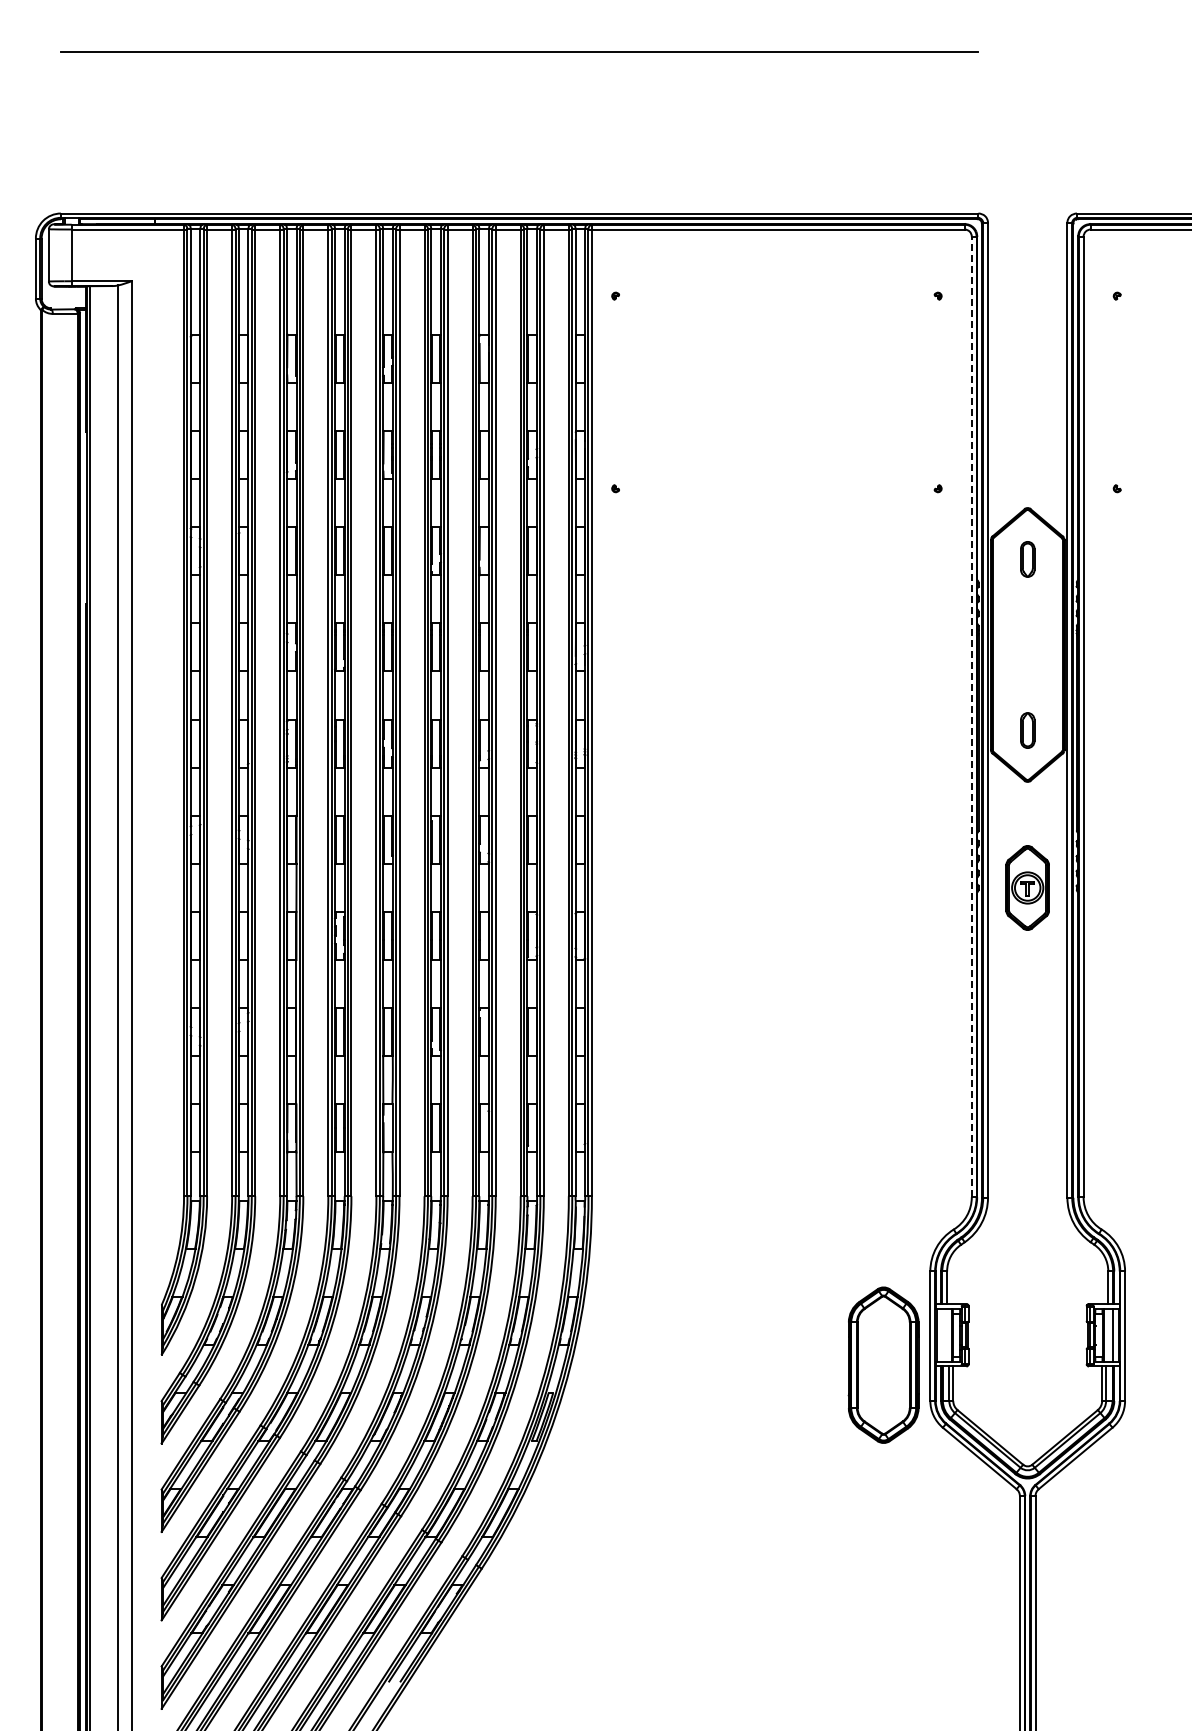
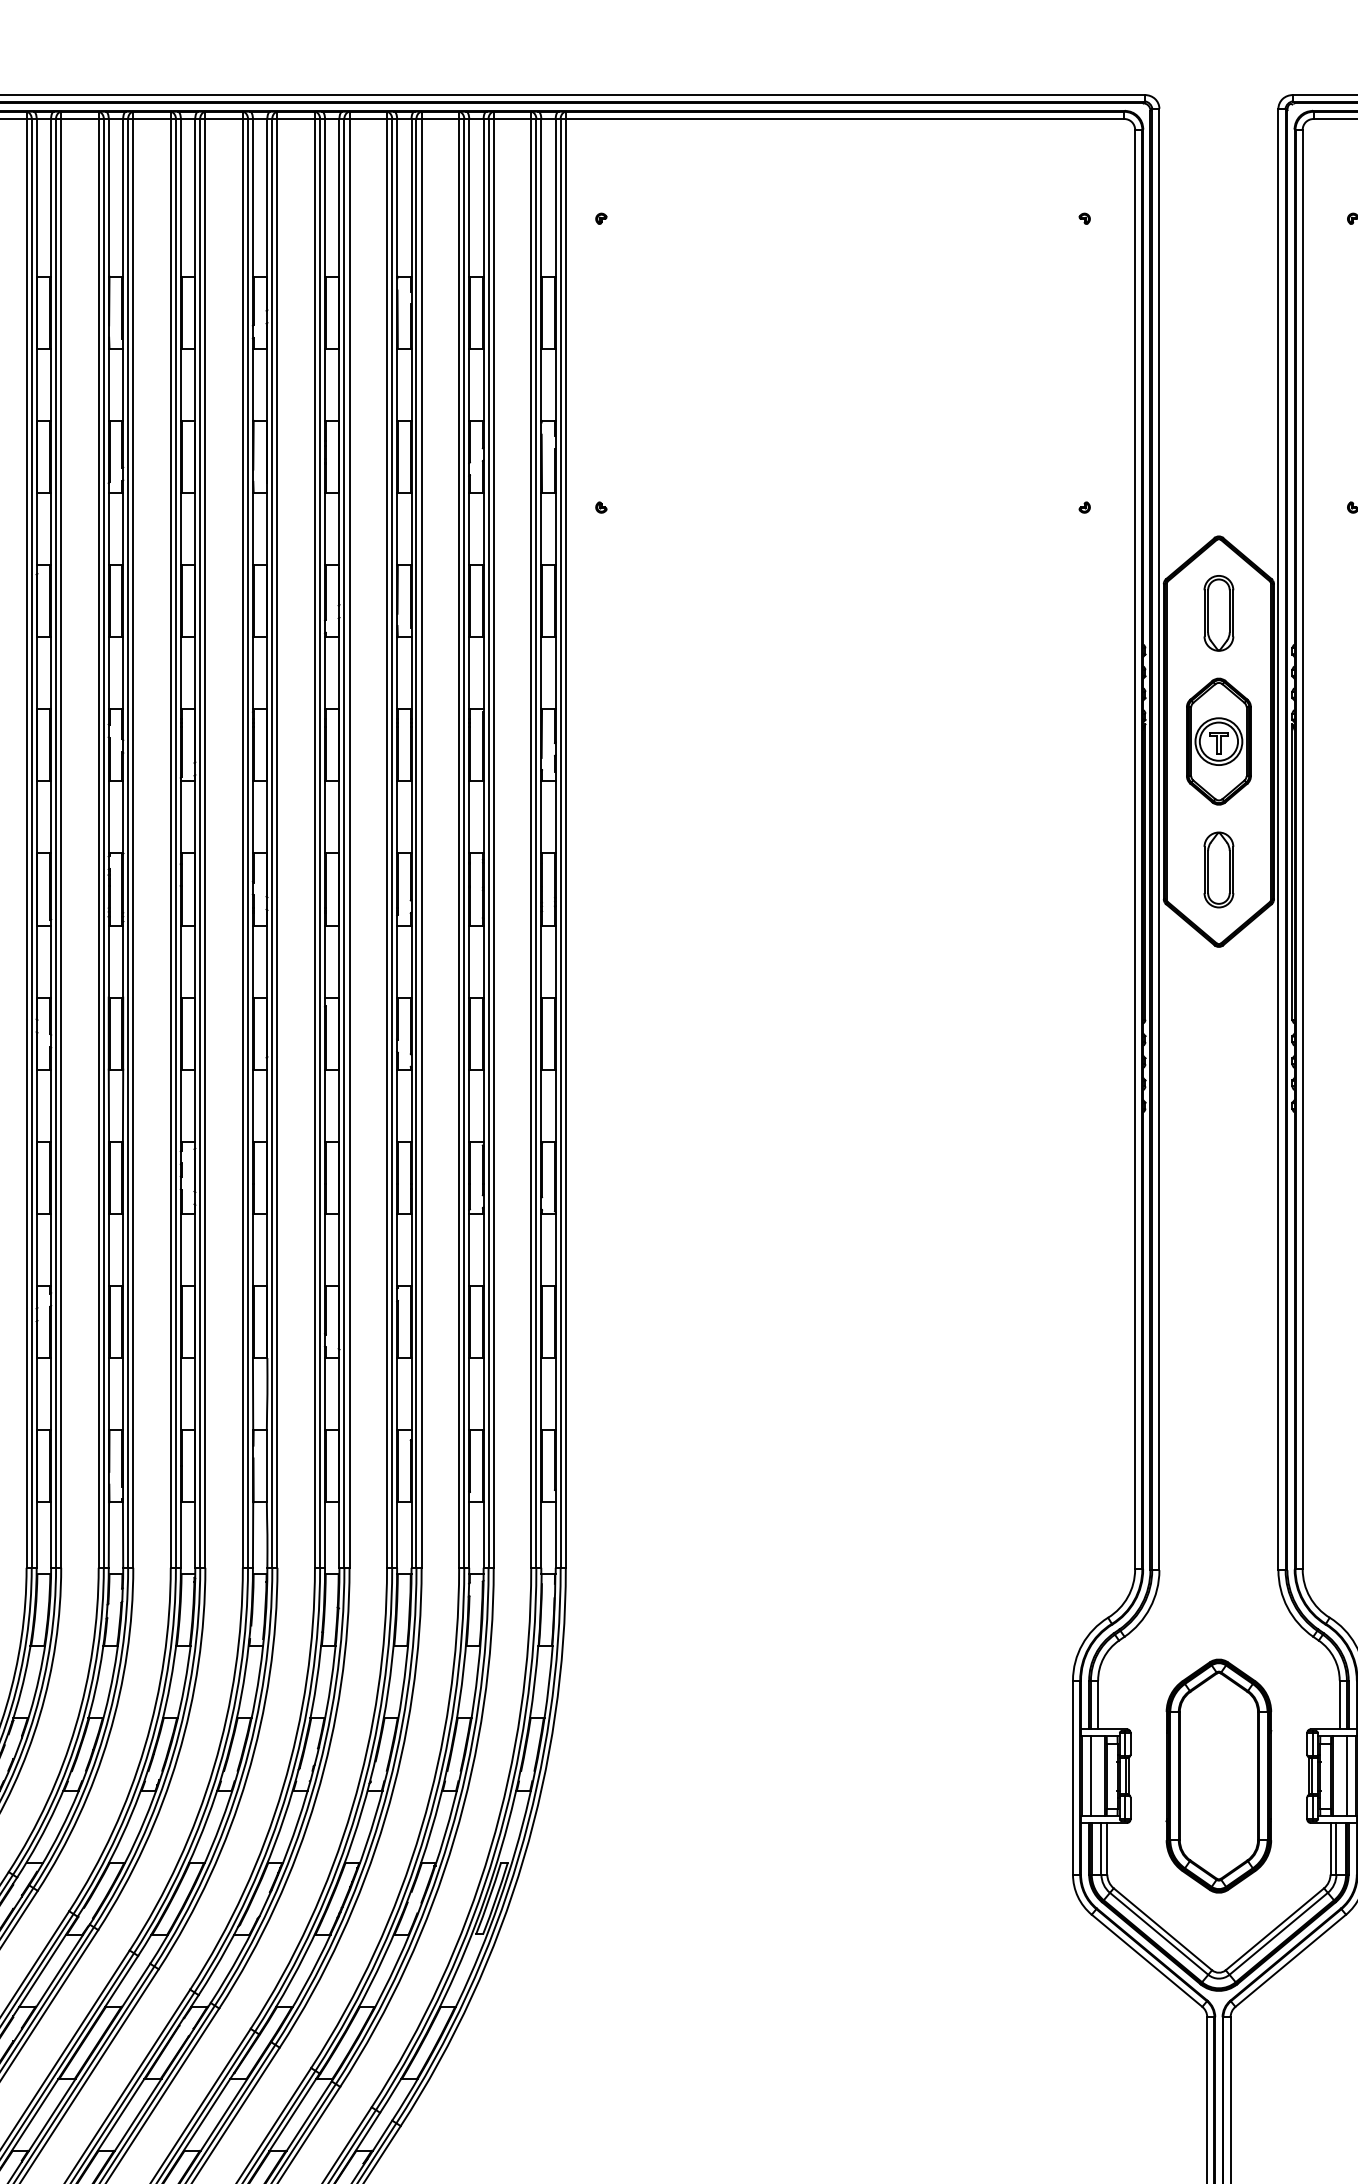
part: (1027, 559) -> (1218, 613), size x1.43
line: (971, 716) -> (1134, 848), dashed -> solid
part: (1027, 730) -> (1218, 869), size x1.43
part: (1027, 887) -> (1218, 740), moved
line: (942, 1334) -> (1091, 1775), added
part: (883, 1364) -> (1218, 1775), moved

